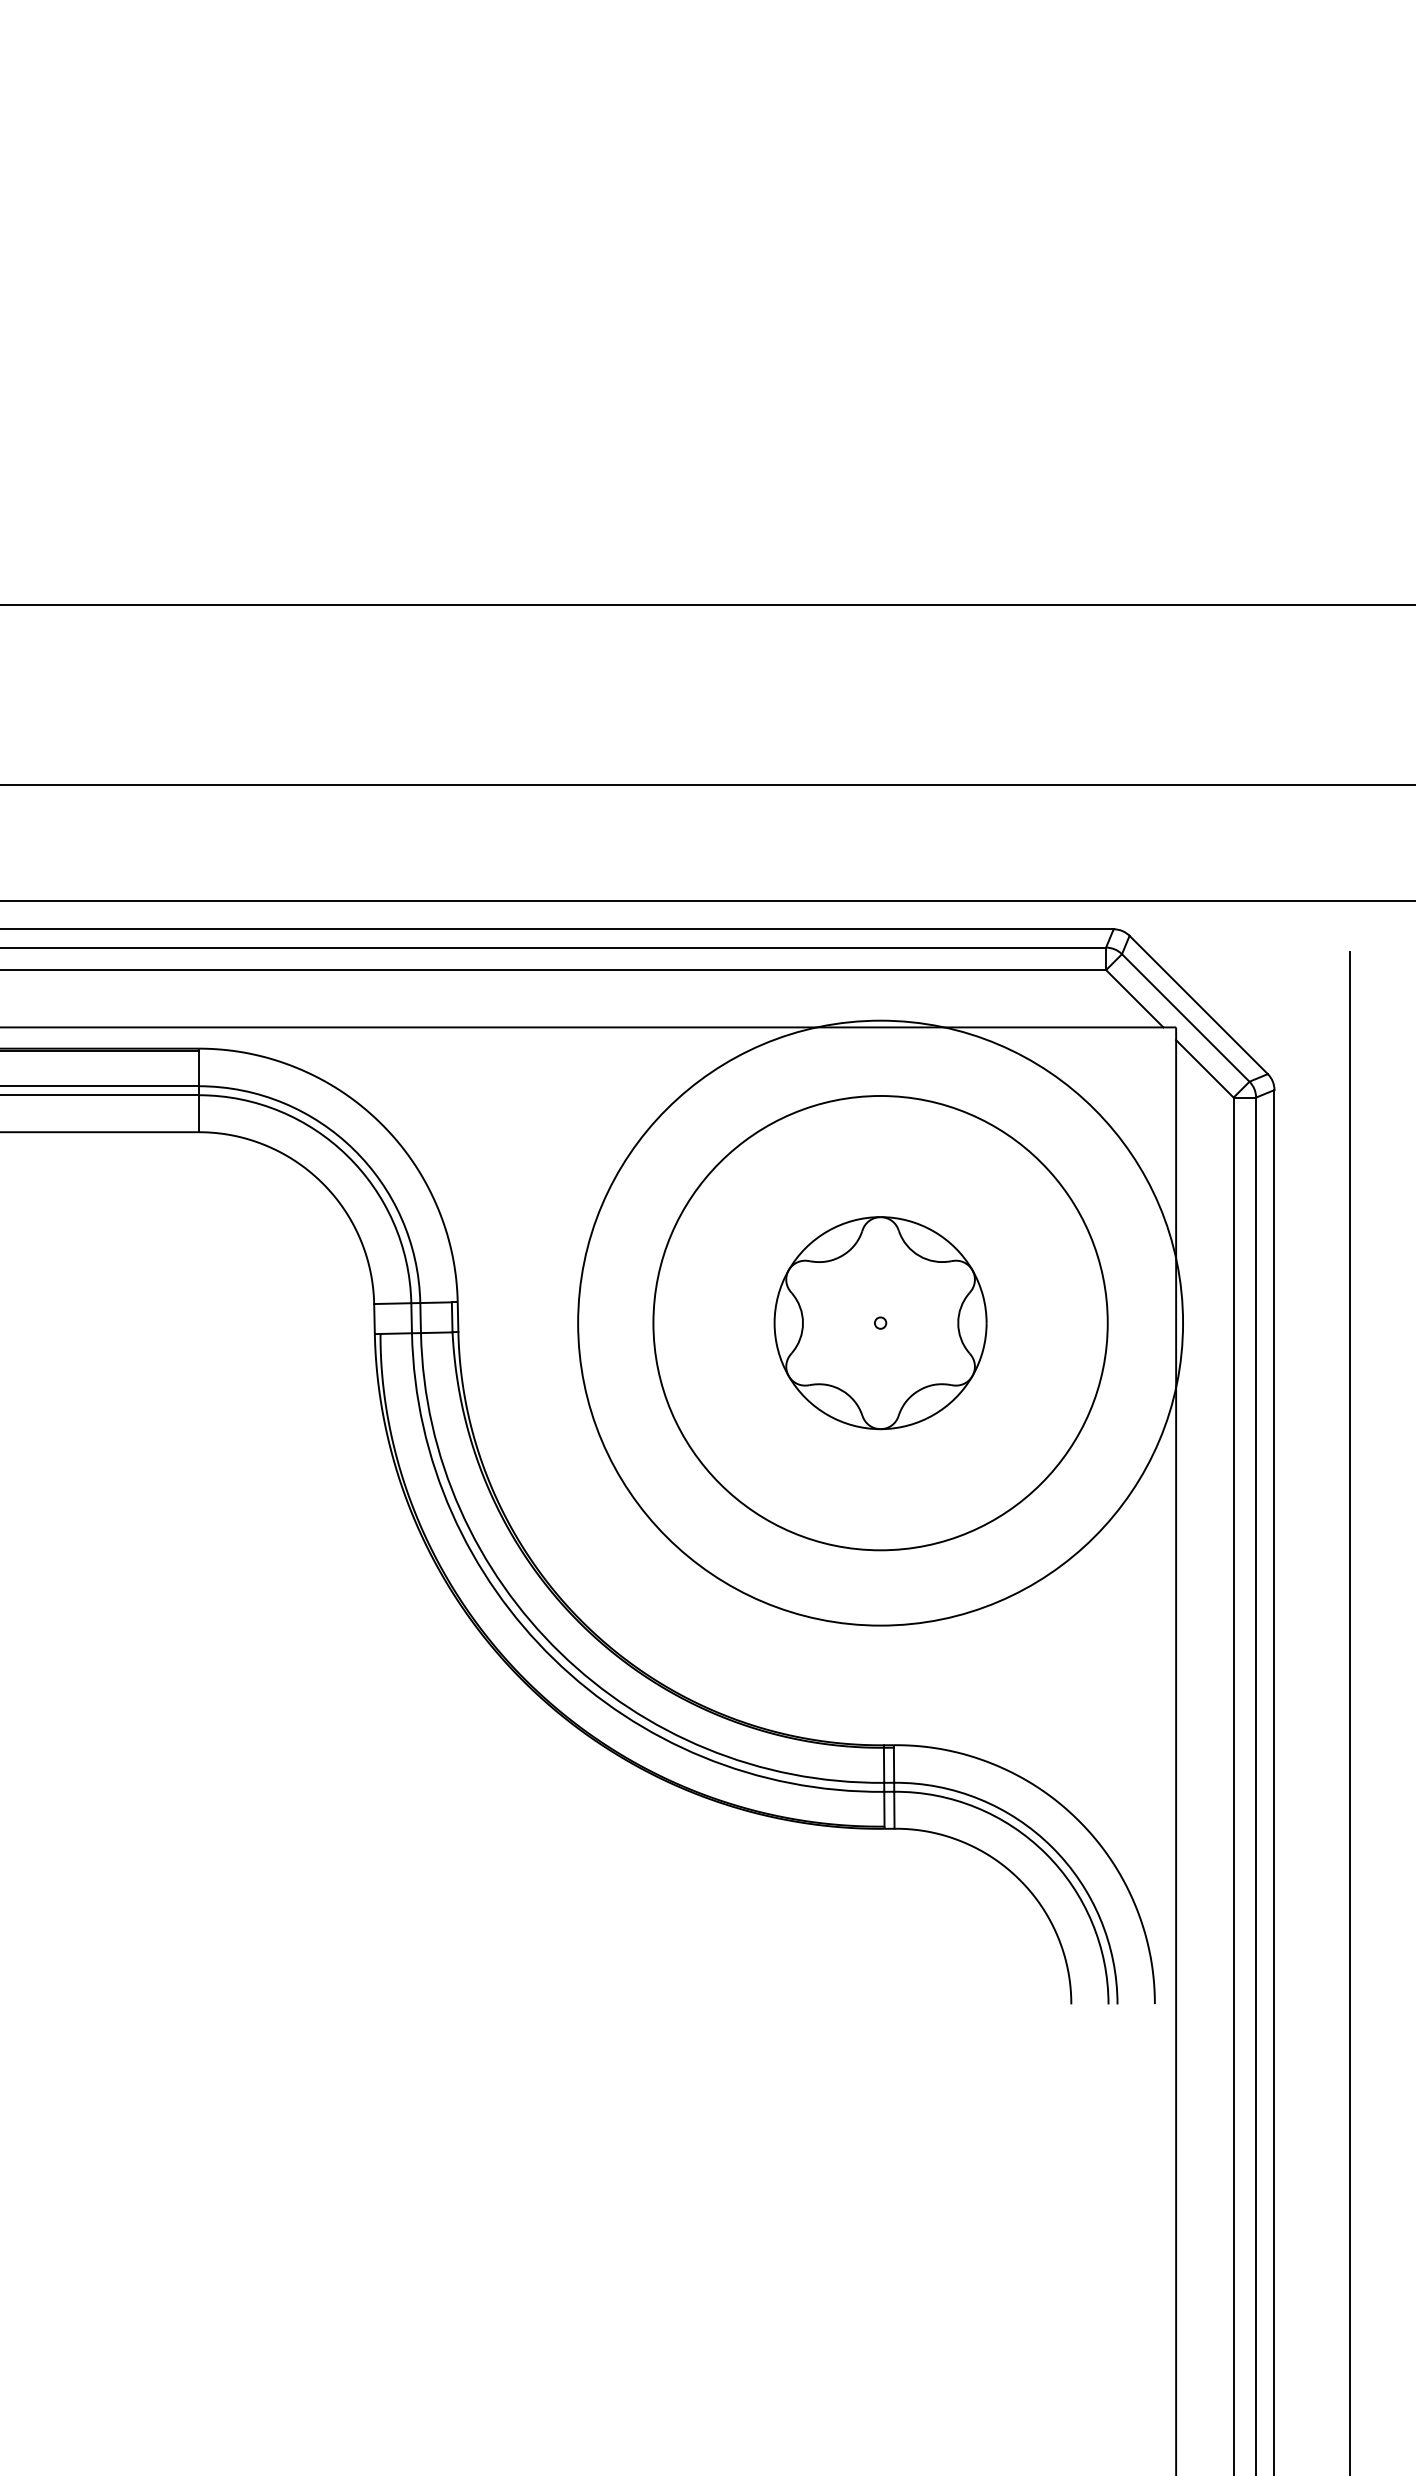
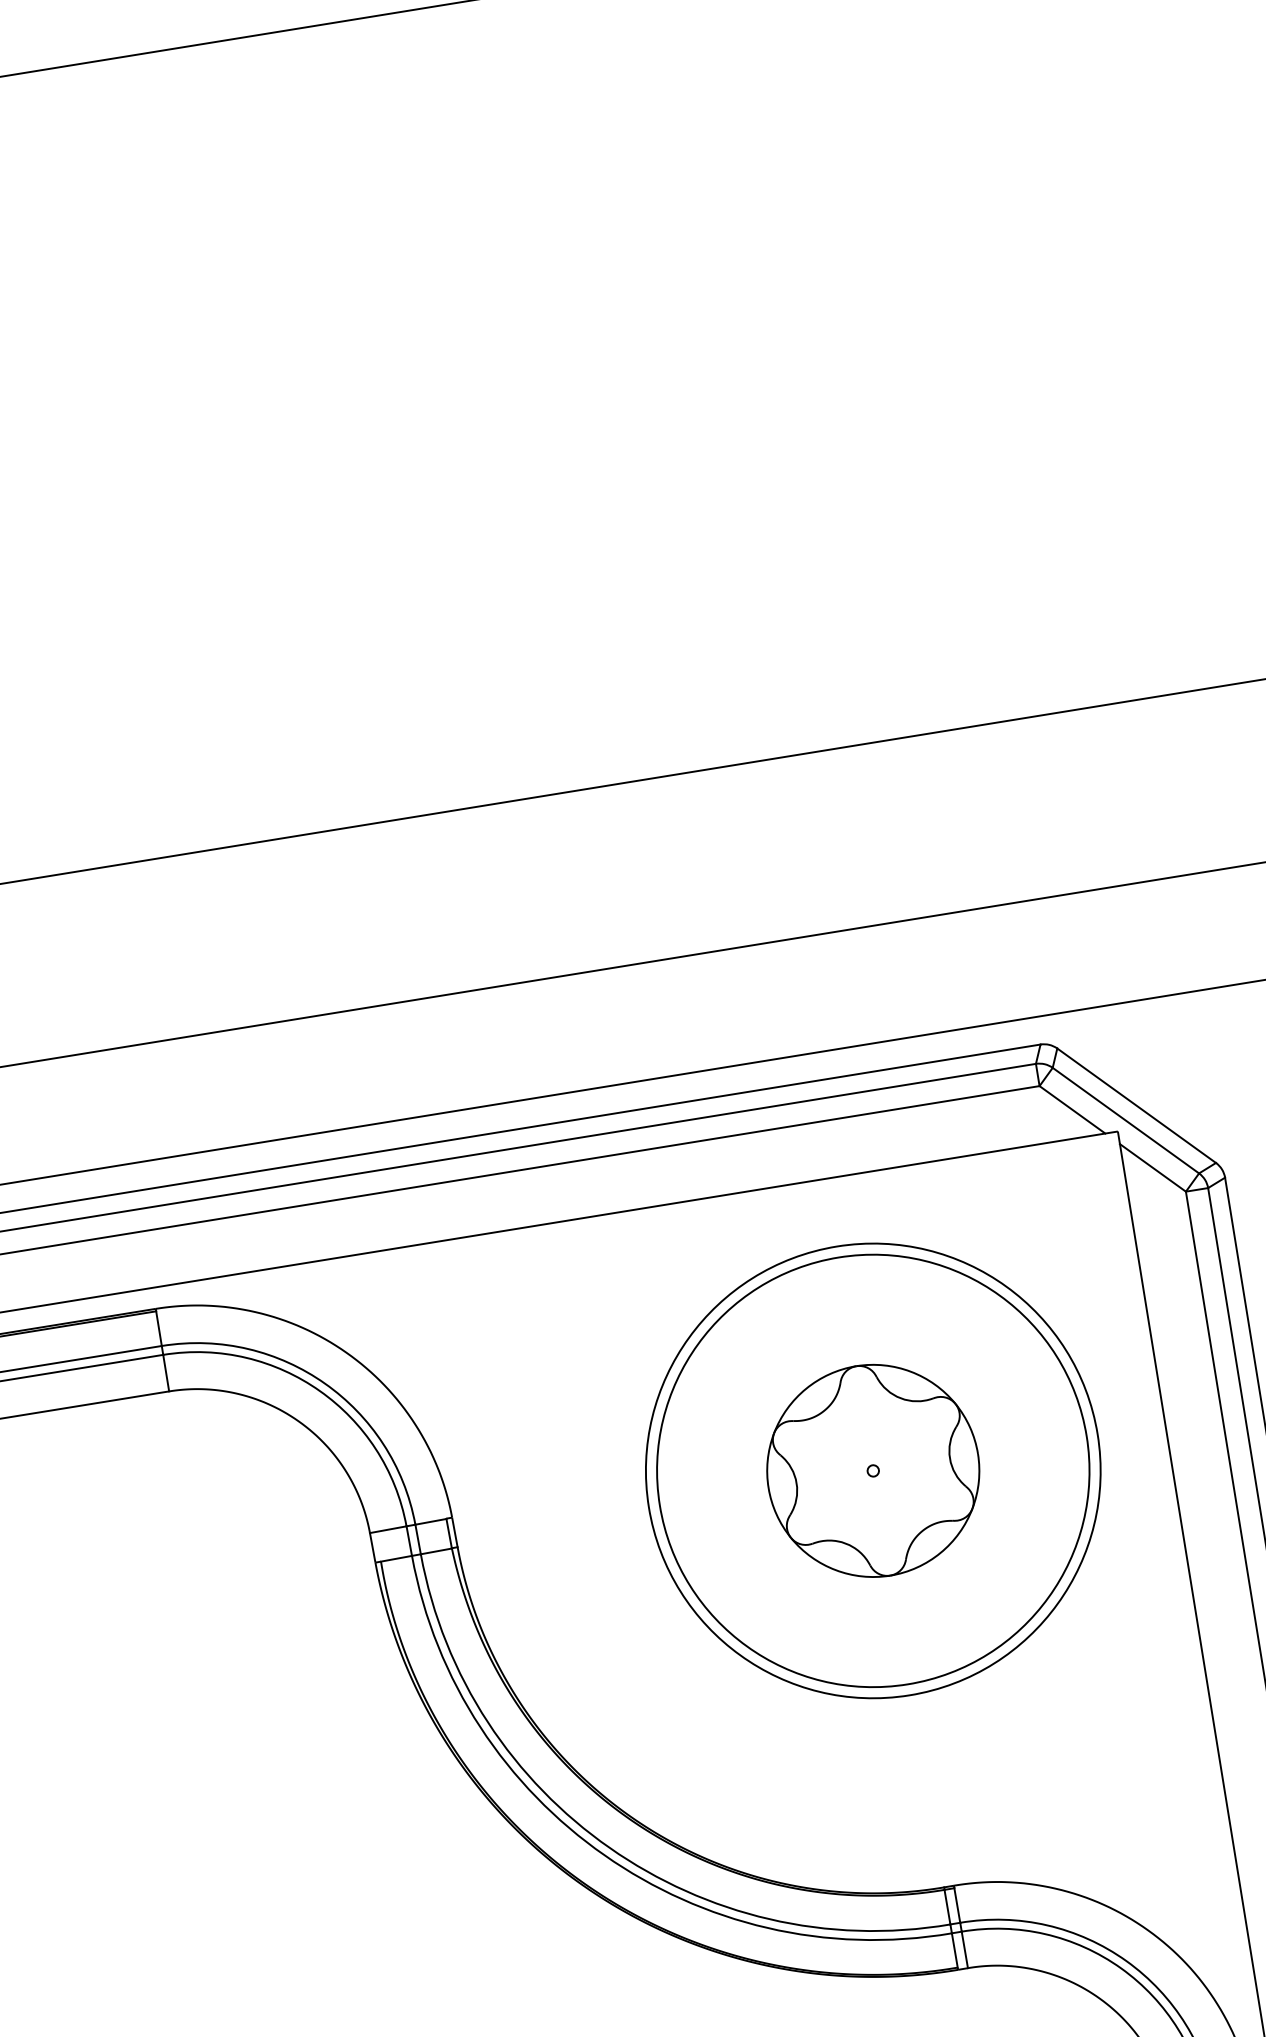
circle: (880, 1323) -> (873, 1471), size x0.71

